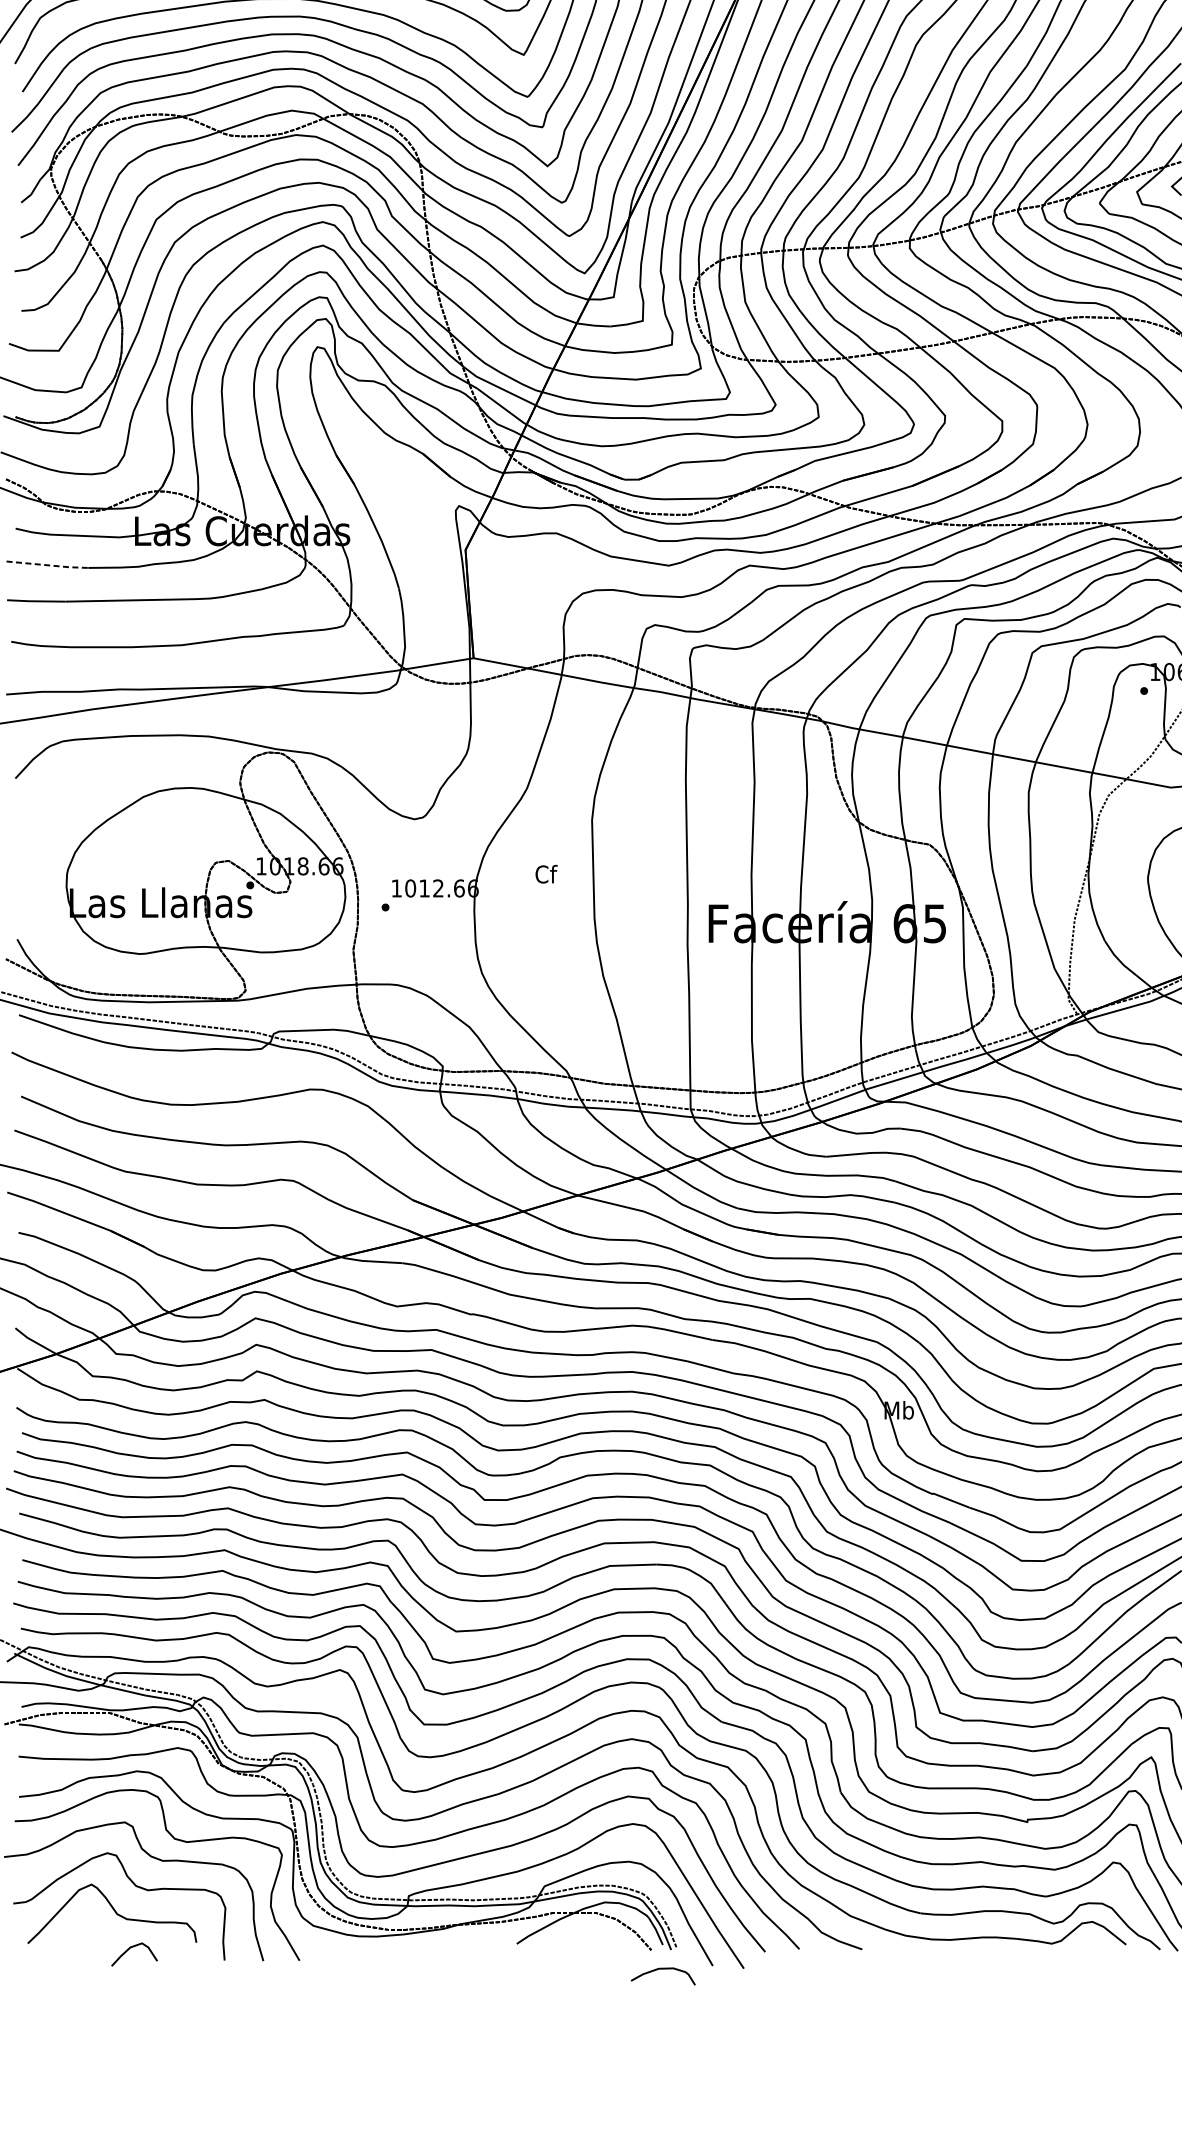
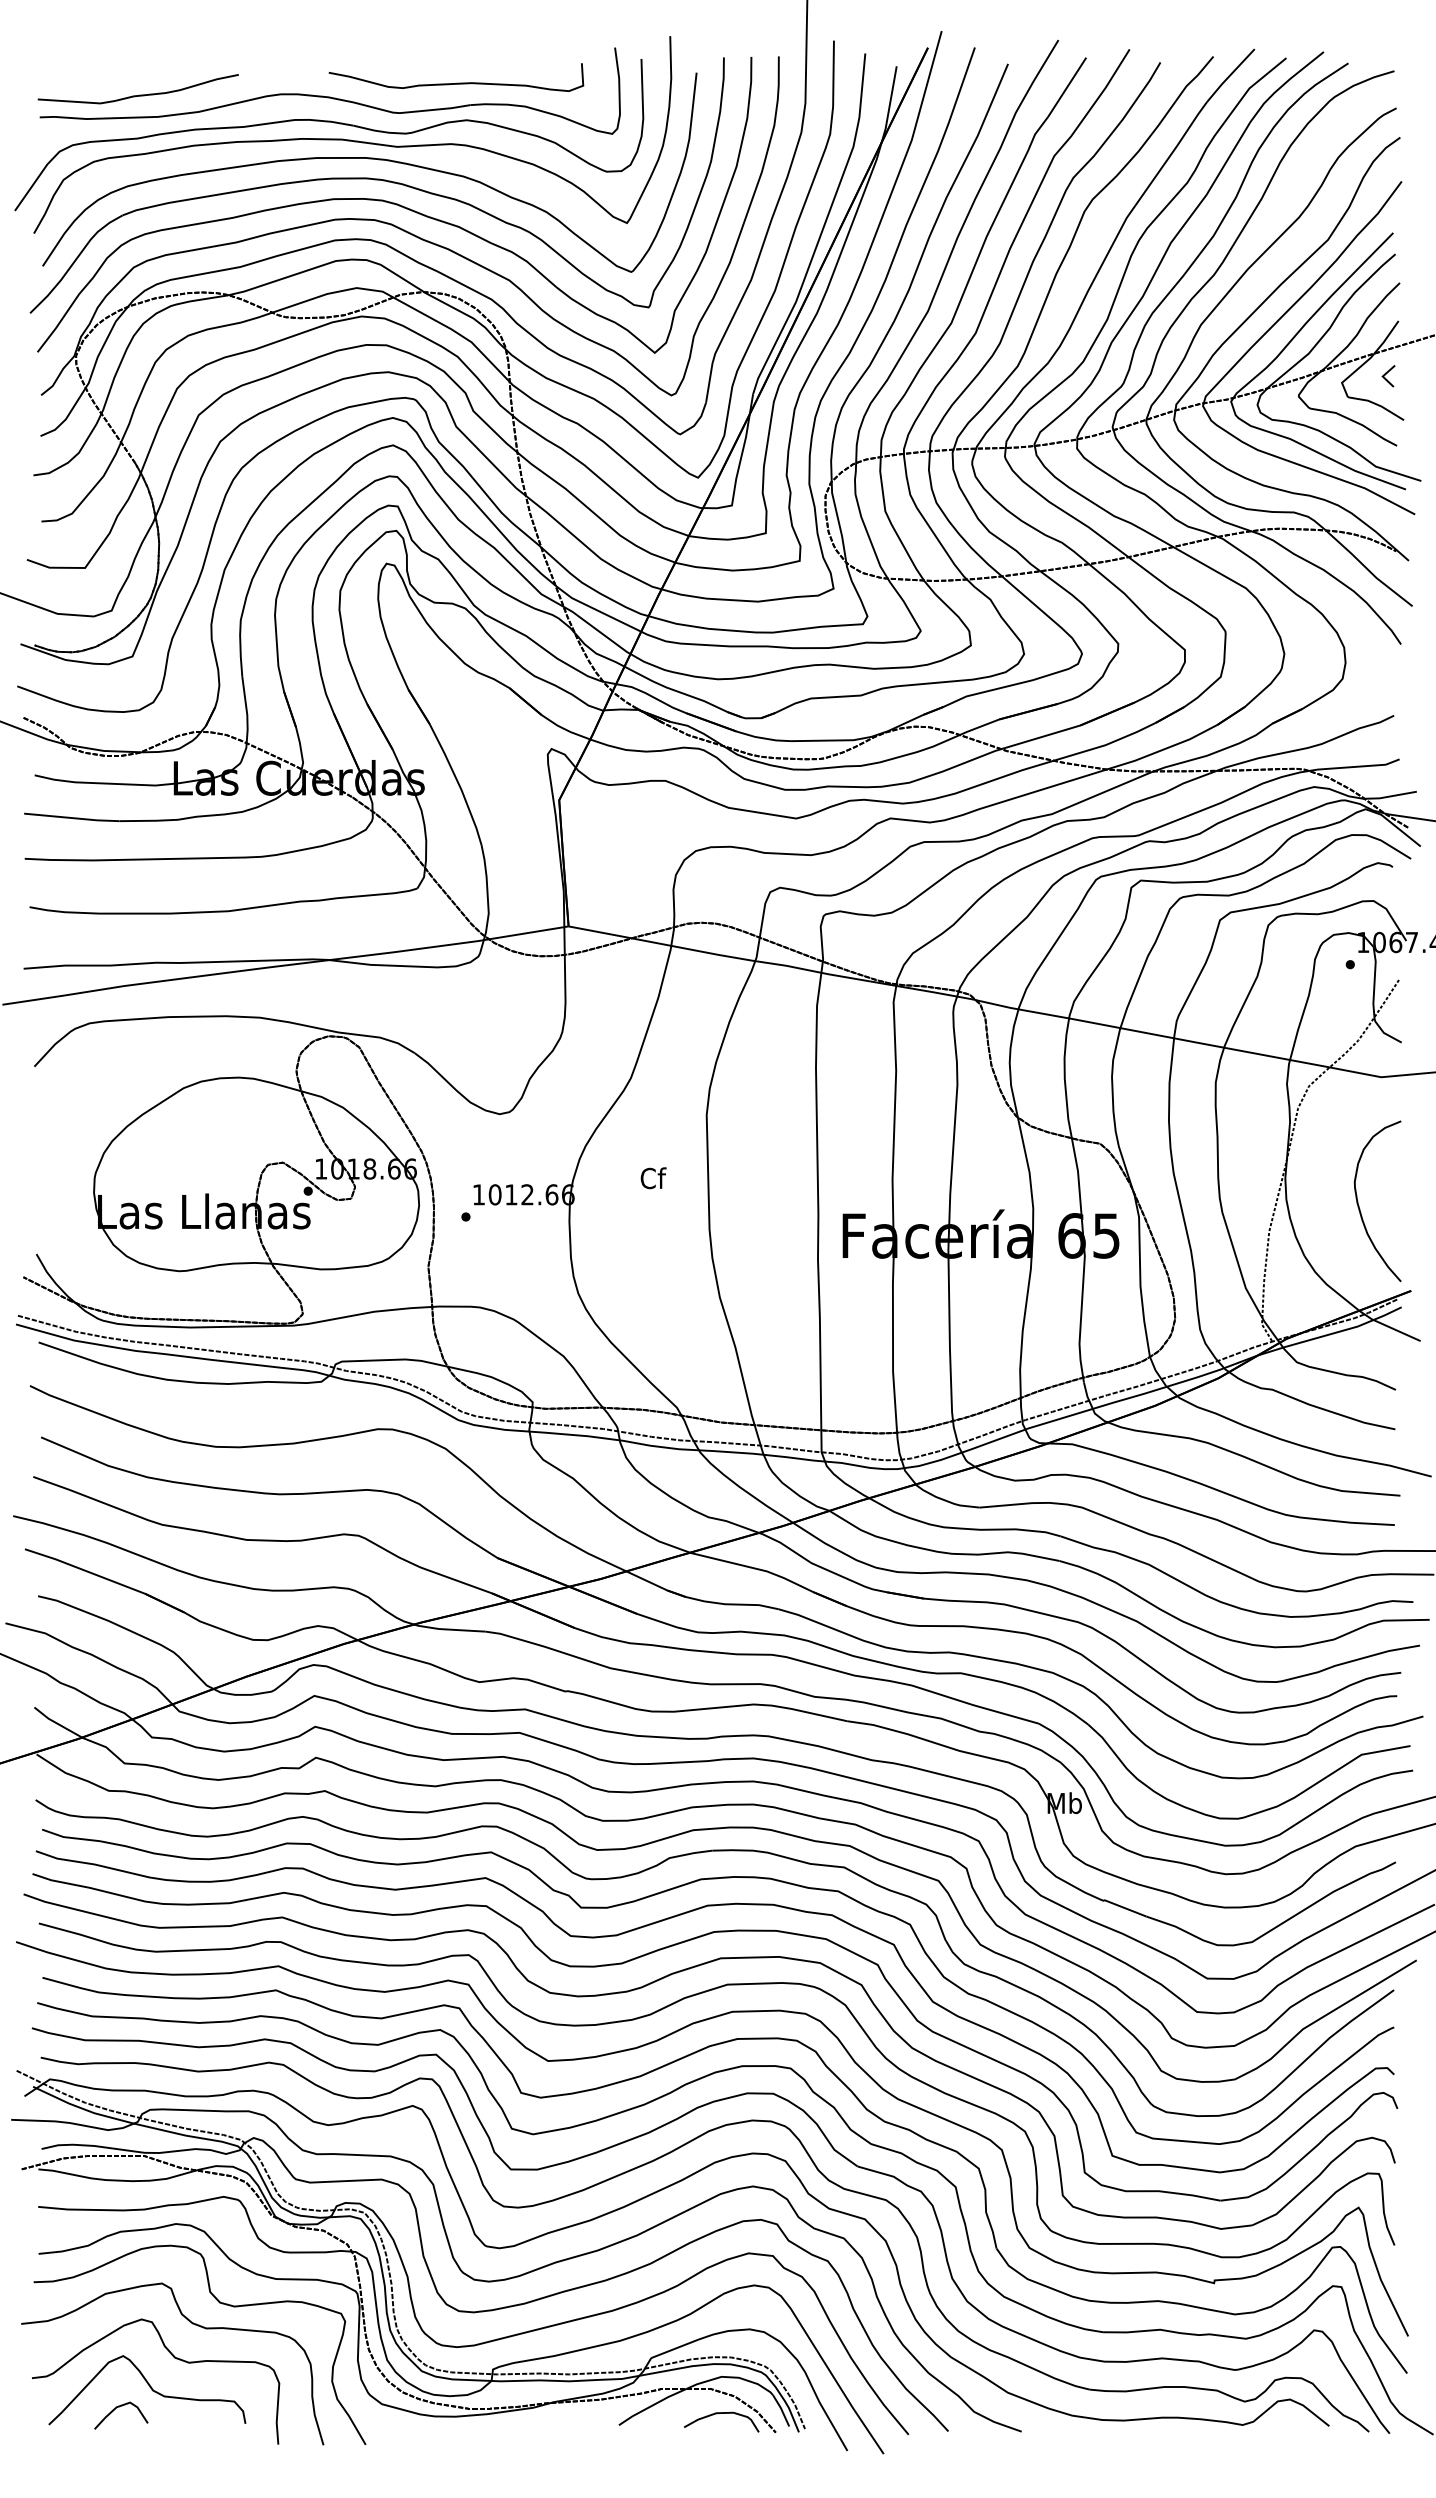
line: (48, 565) -> (72, 818), dashed -> solid
curve: (132, 1947) -> (119, 2407), moved
curve: (660, 1969) -> (718, 2414), moved

